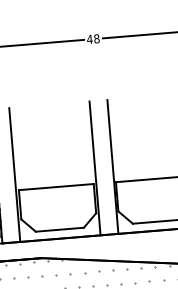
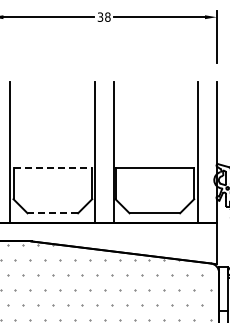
text: (89, 38) -> (100, 16), 48 -> 38
line: (56, 187) -> (53, 168), solid -> dashed
line: (59, 229) -> (52, 213), solid -> dashed

